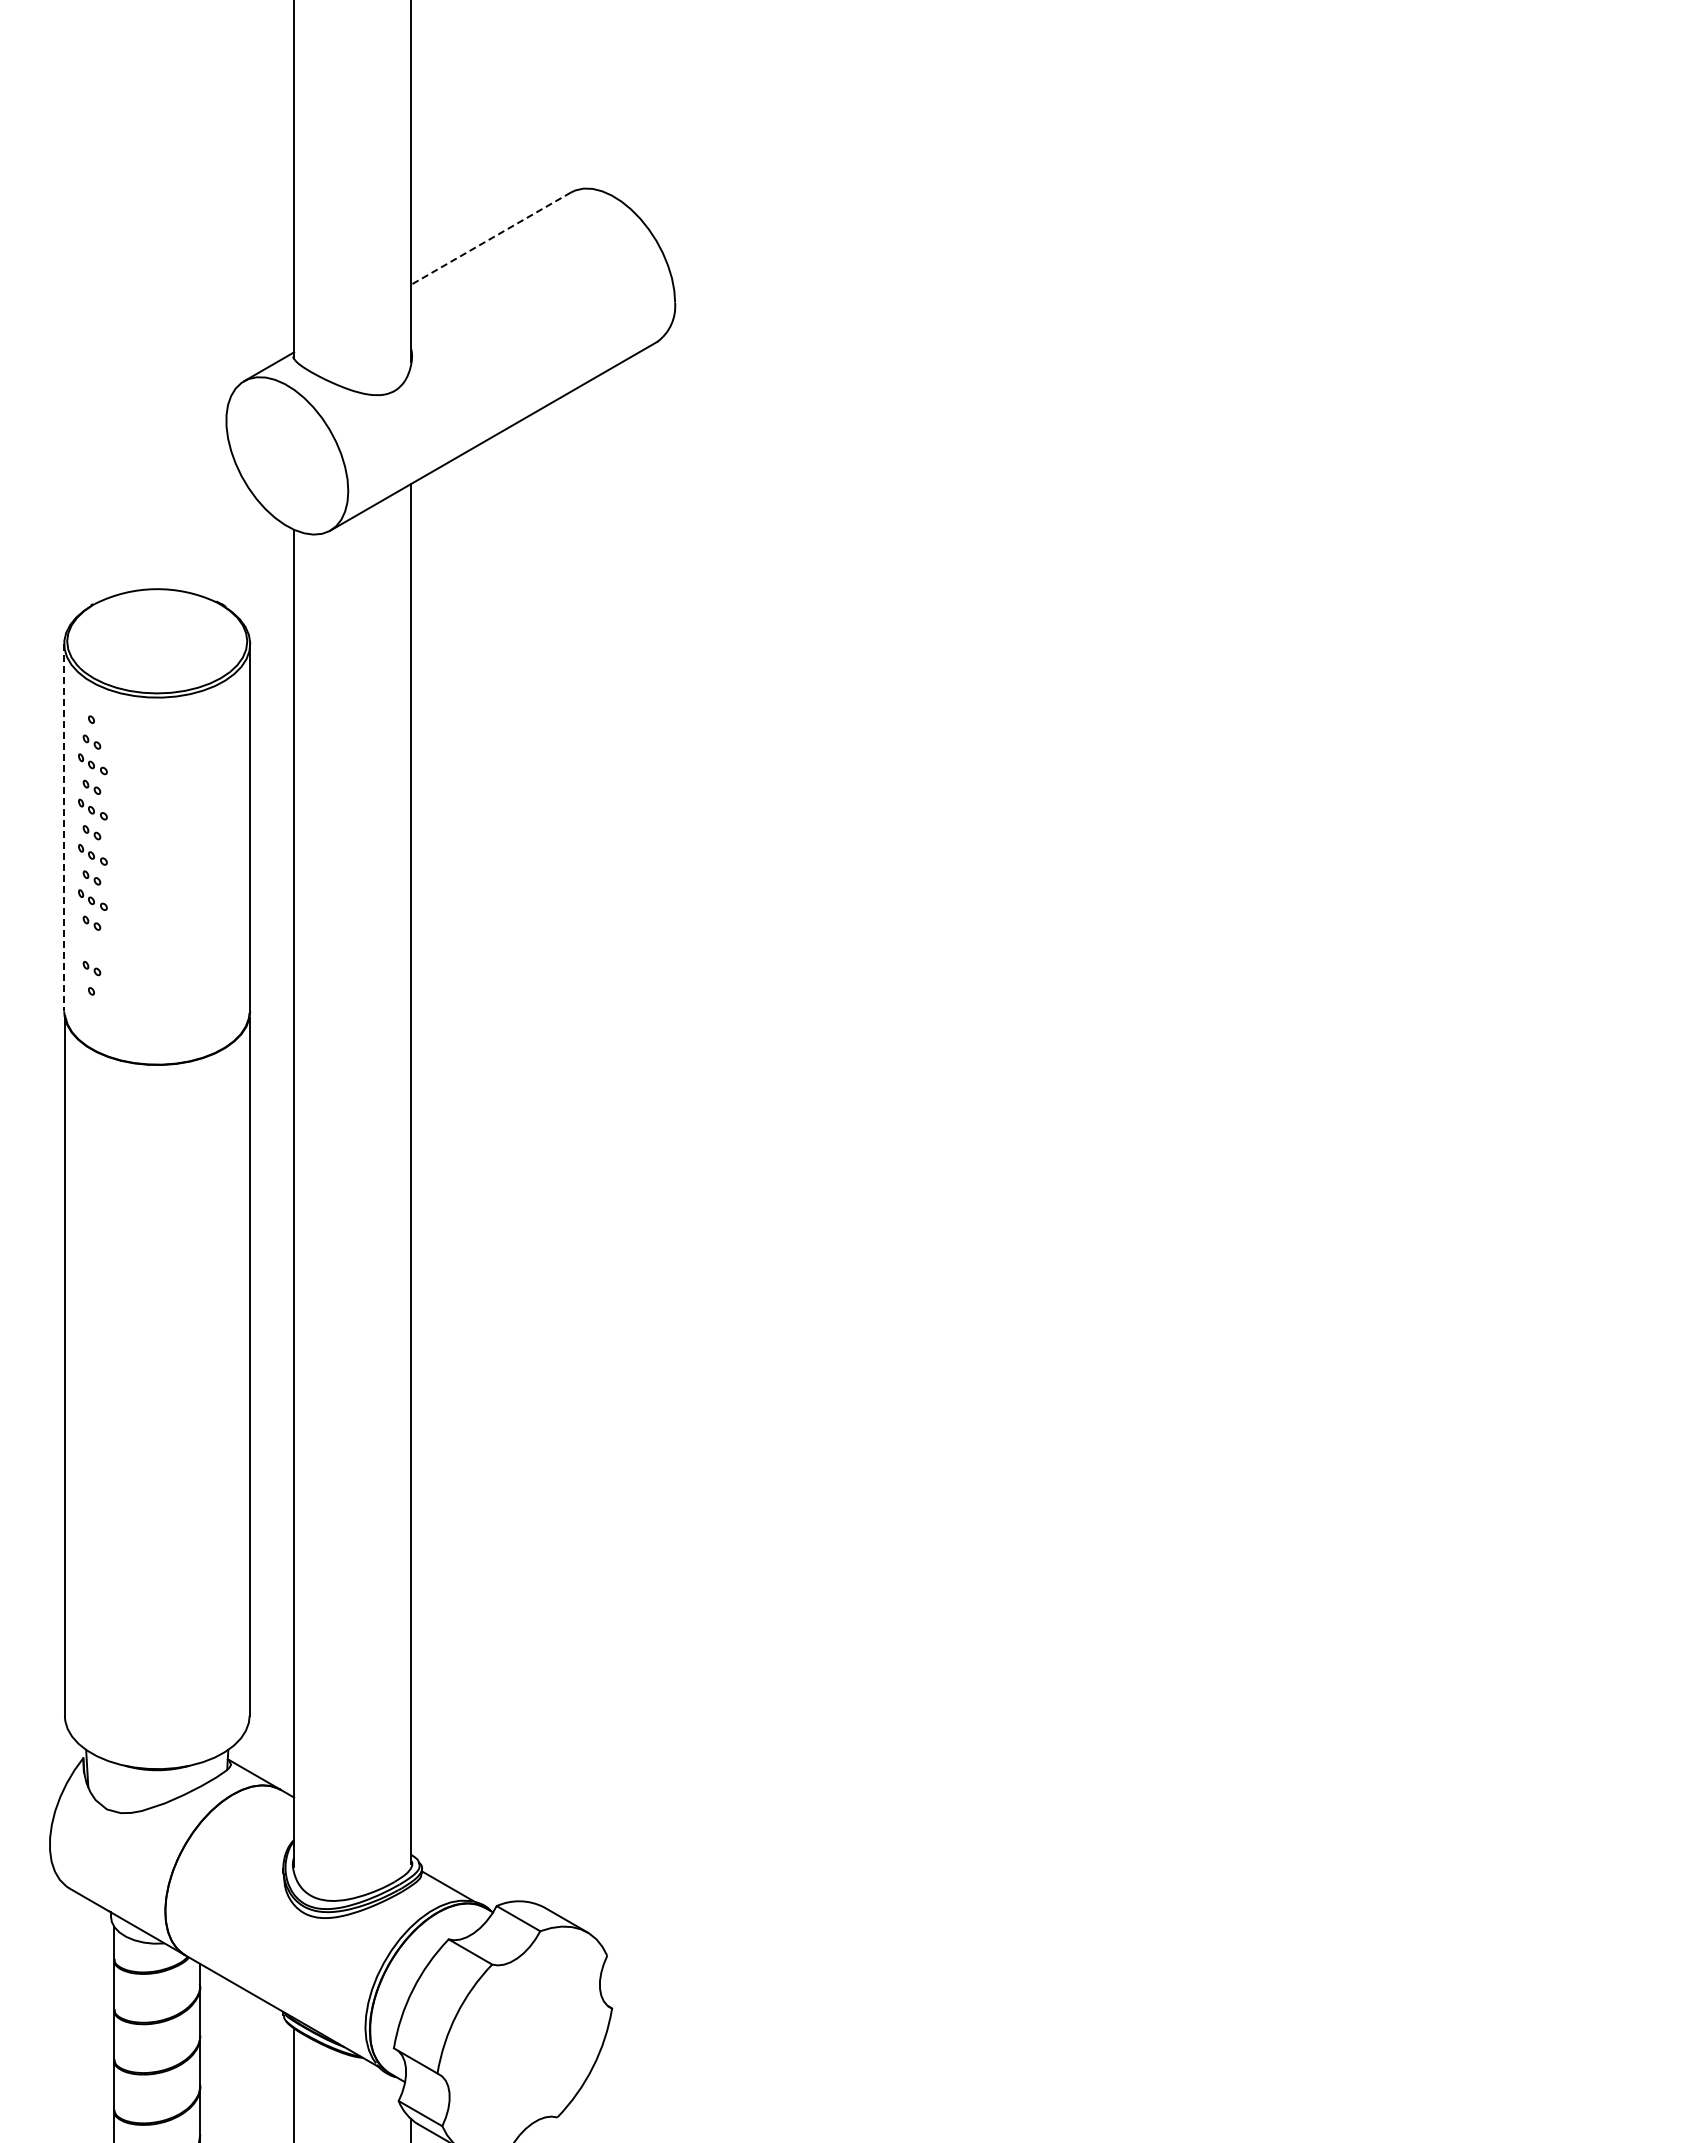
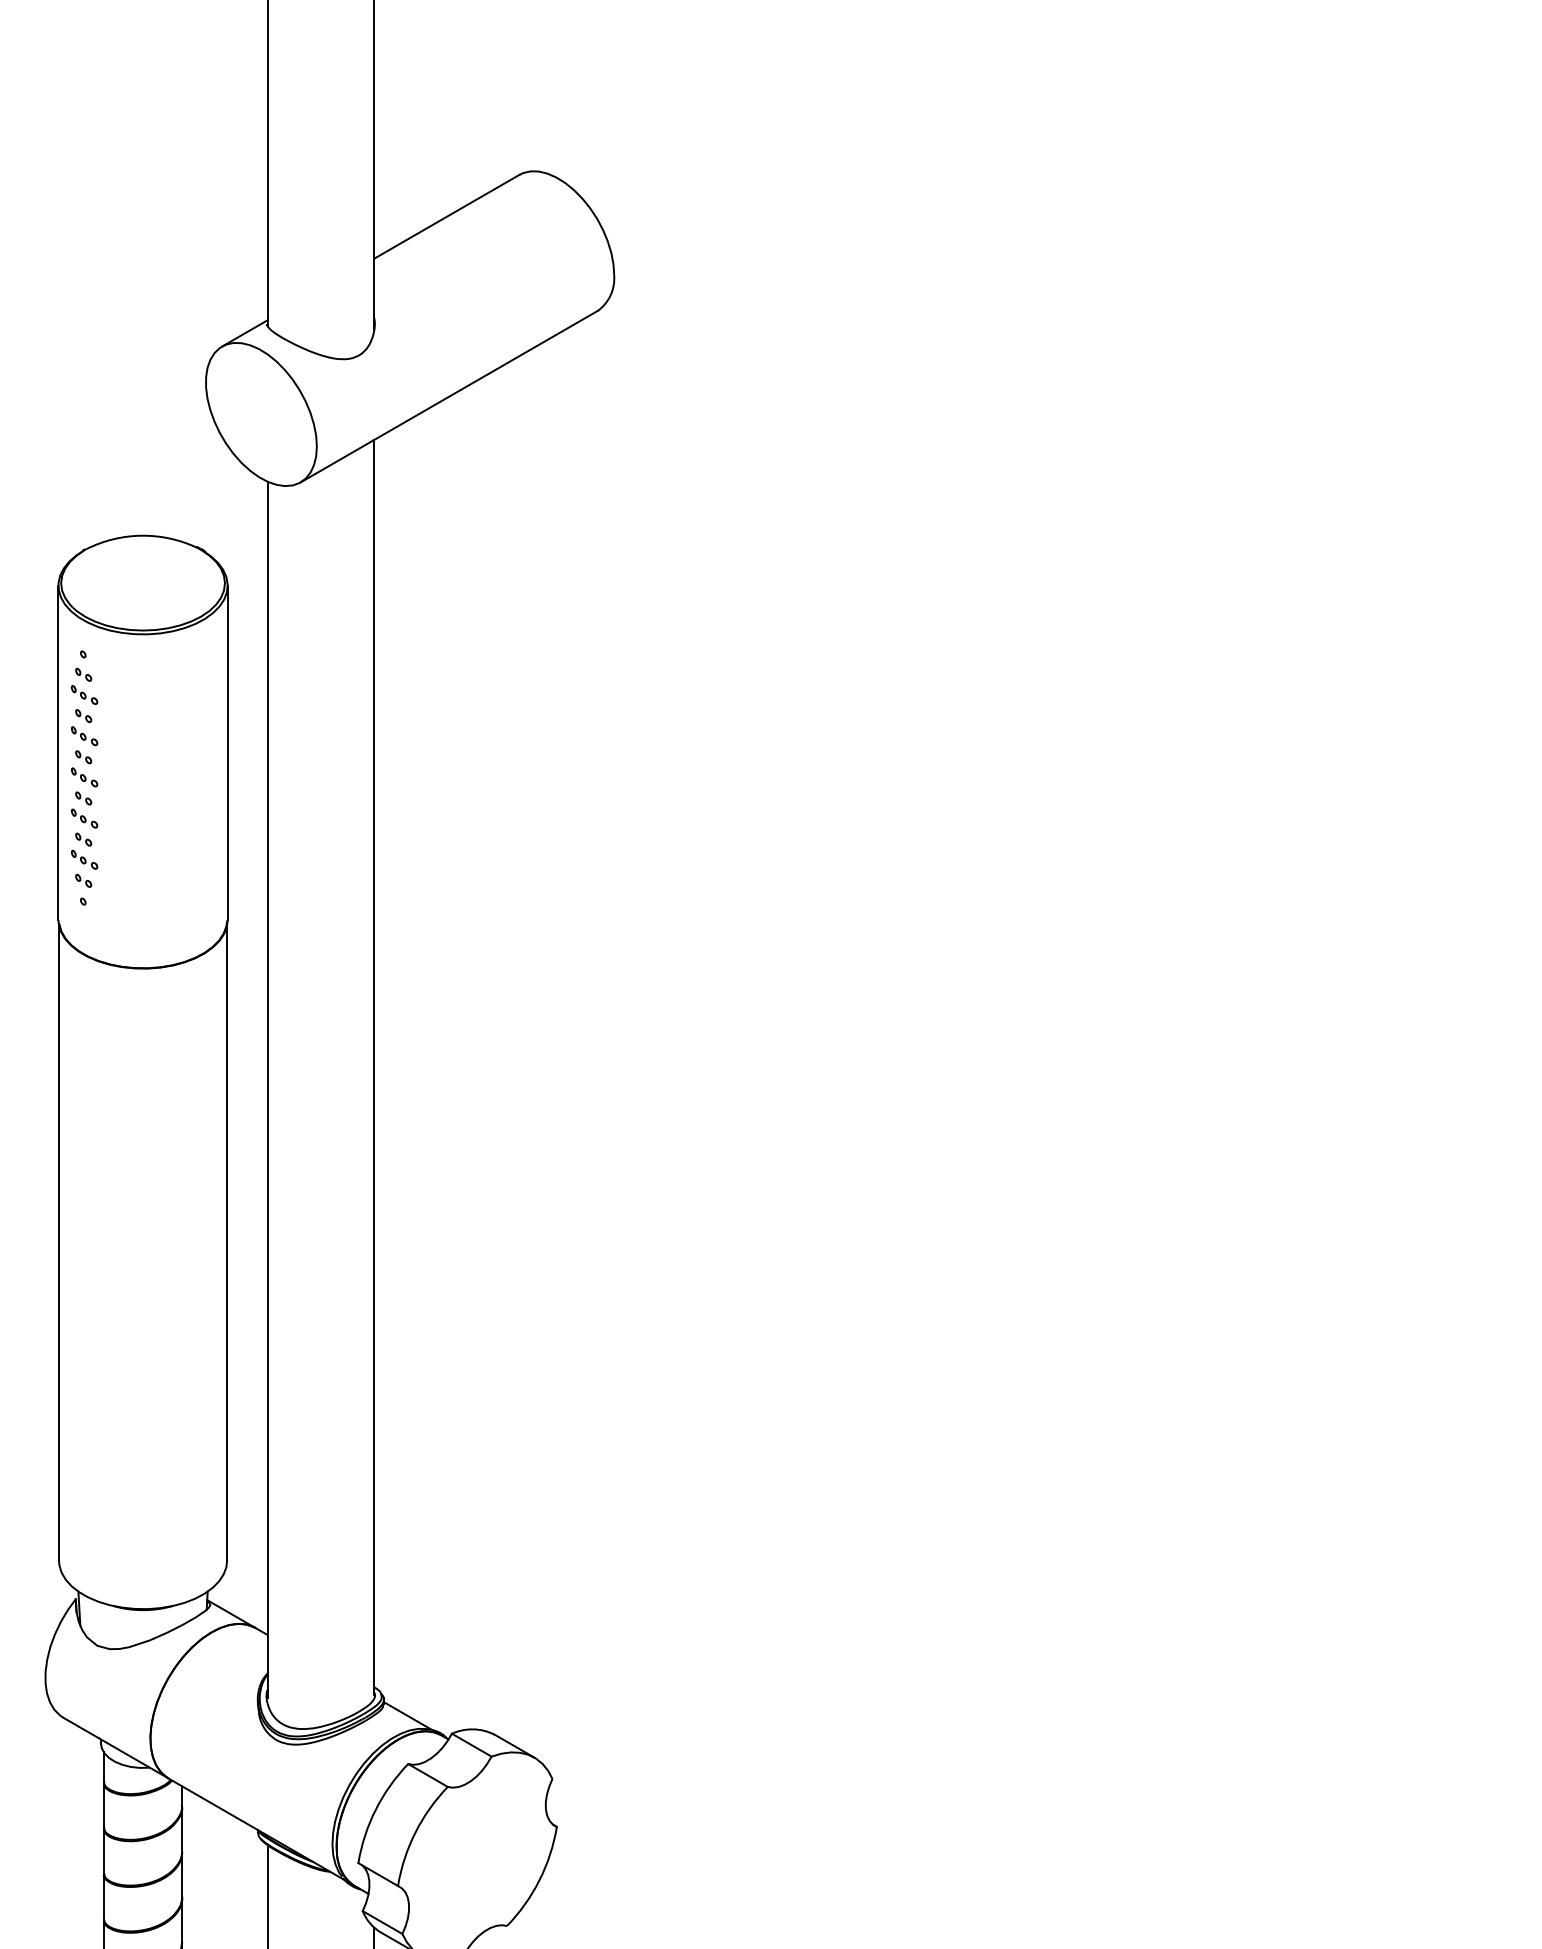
line: (490, 238) -> (446, 216), dashed -> solid
line: (64, 827) -> (58, 752), dashed -> solid
part: (92, 945) -> (84, 859), added

